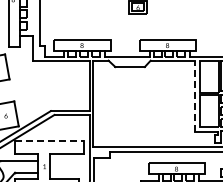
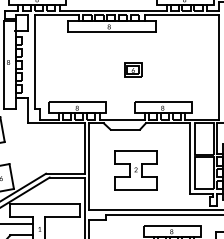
line: (195, 95) -> (190, 158), dashed -> solid
part: (140, 107) -> (135, 170), added
line: (50, 140) -> (45, 203), dashed -> solid

